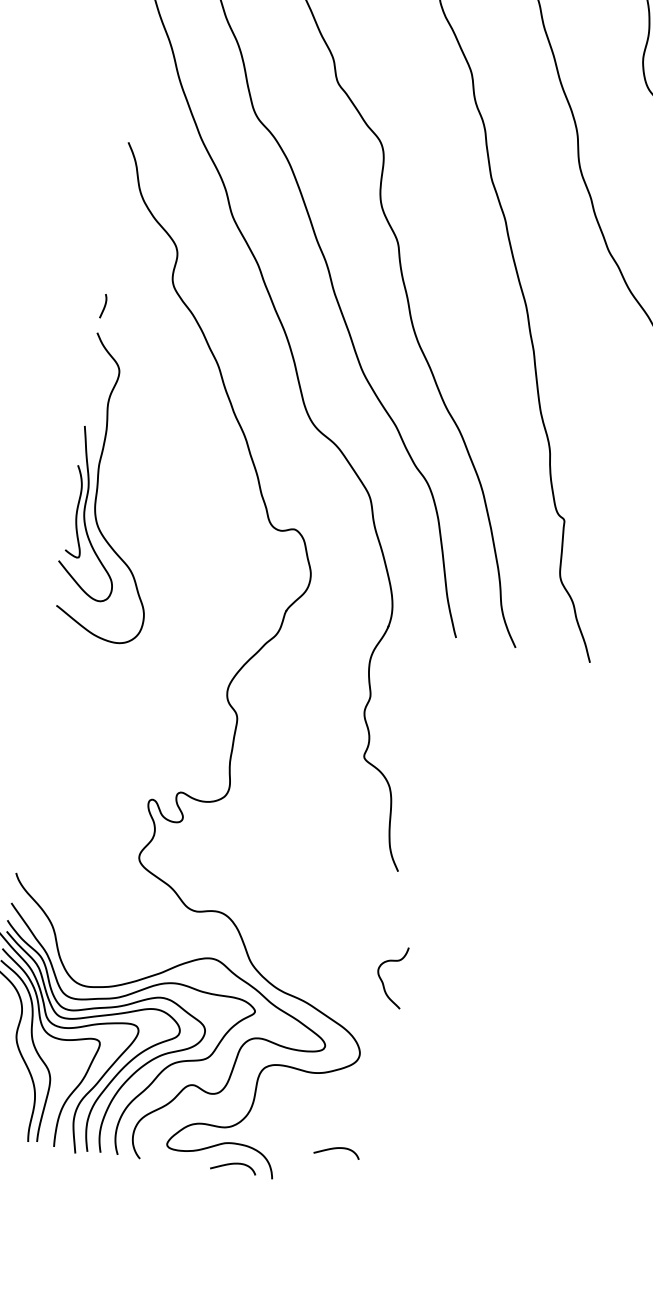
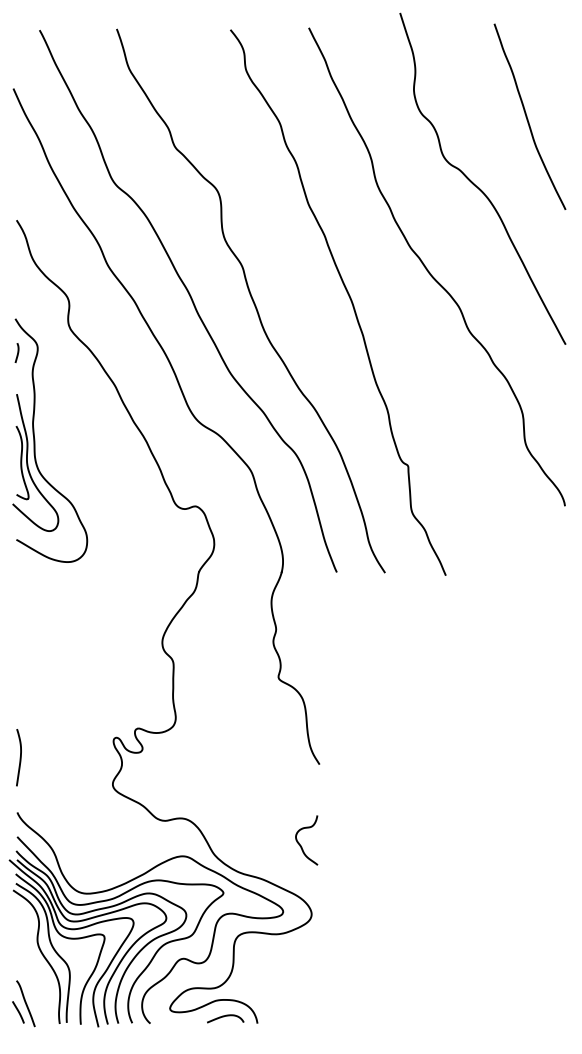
part: (98, 486) -> (35, 440), moved
curve: (29, 805) -> (19, 757), added
curve: (383, 981) -> (301, 845), moved
curve: (336, 1149) -> (304, 992), removed

